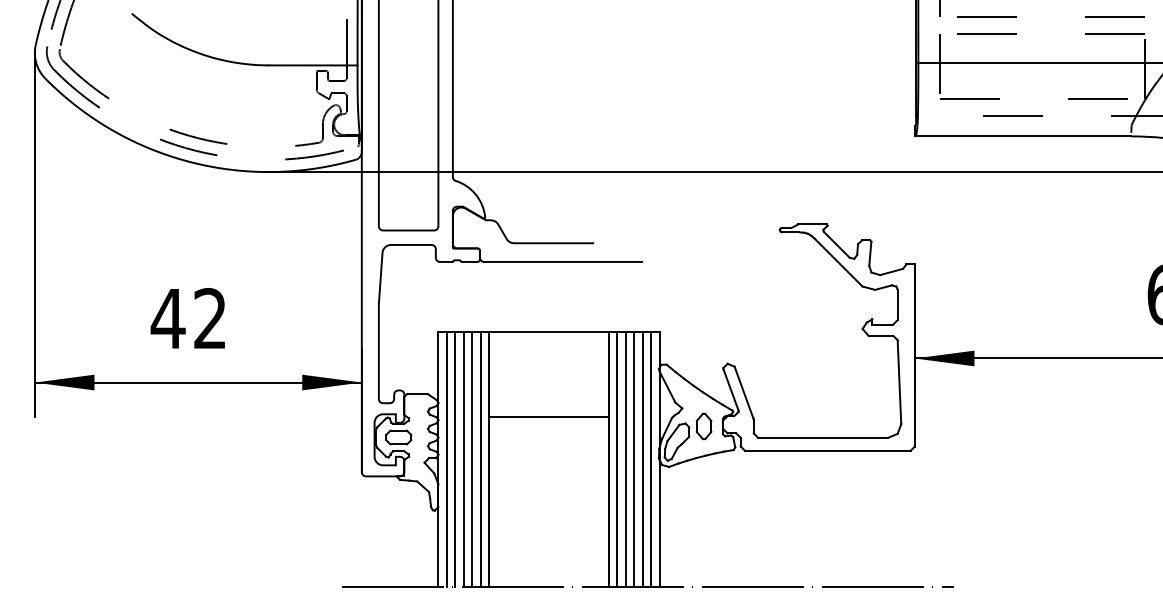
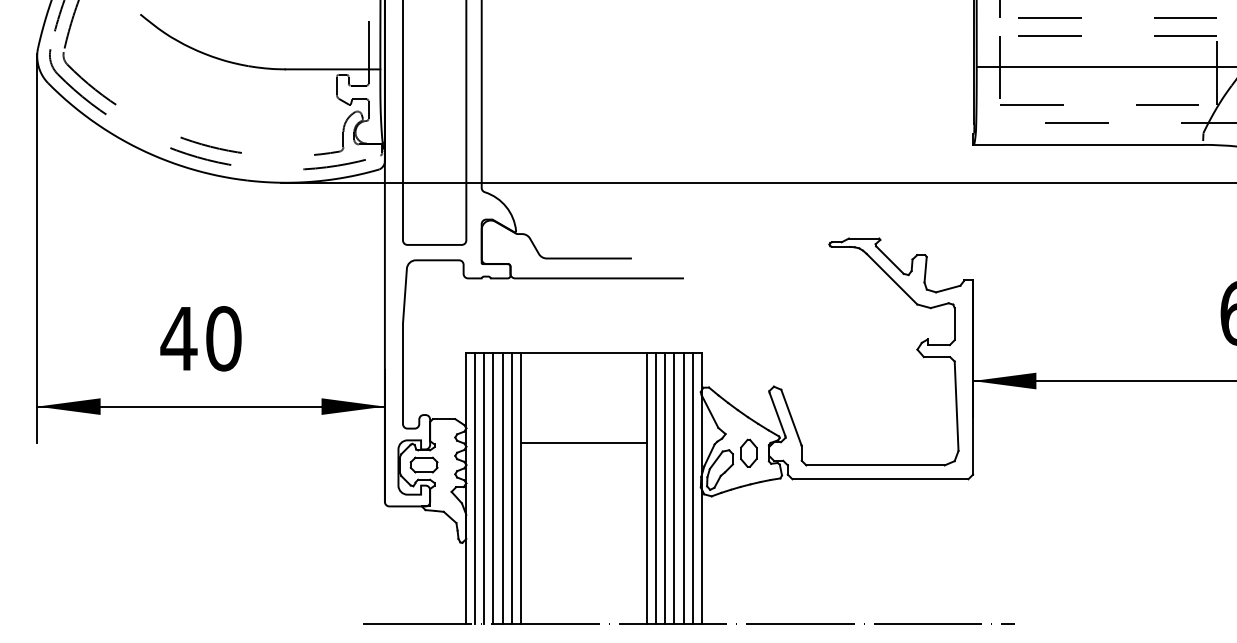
text: (210, 318) -> (223, 338), 42 -> 40

